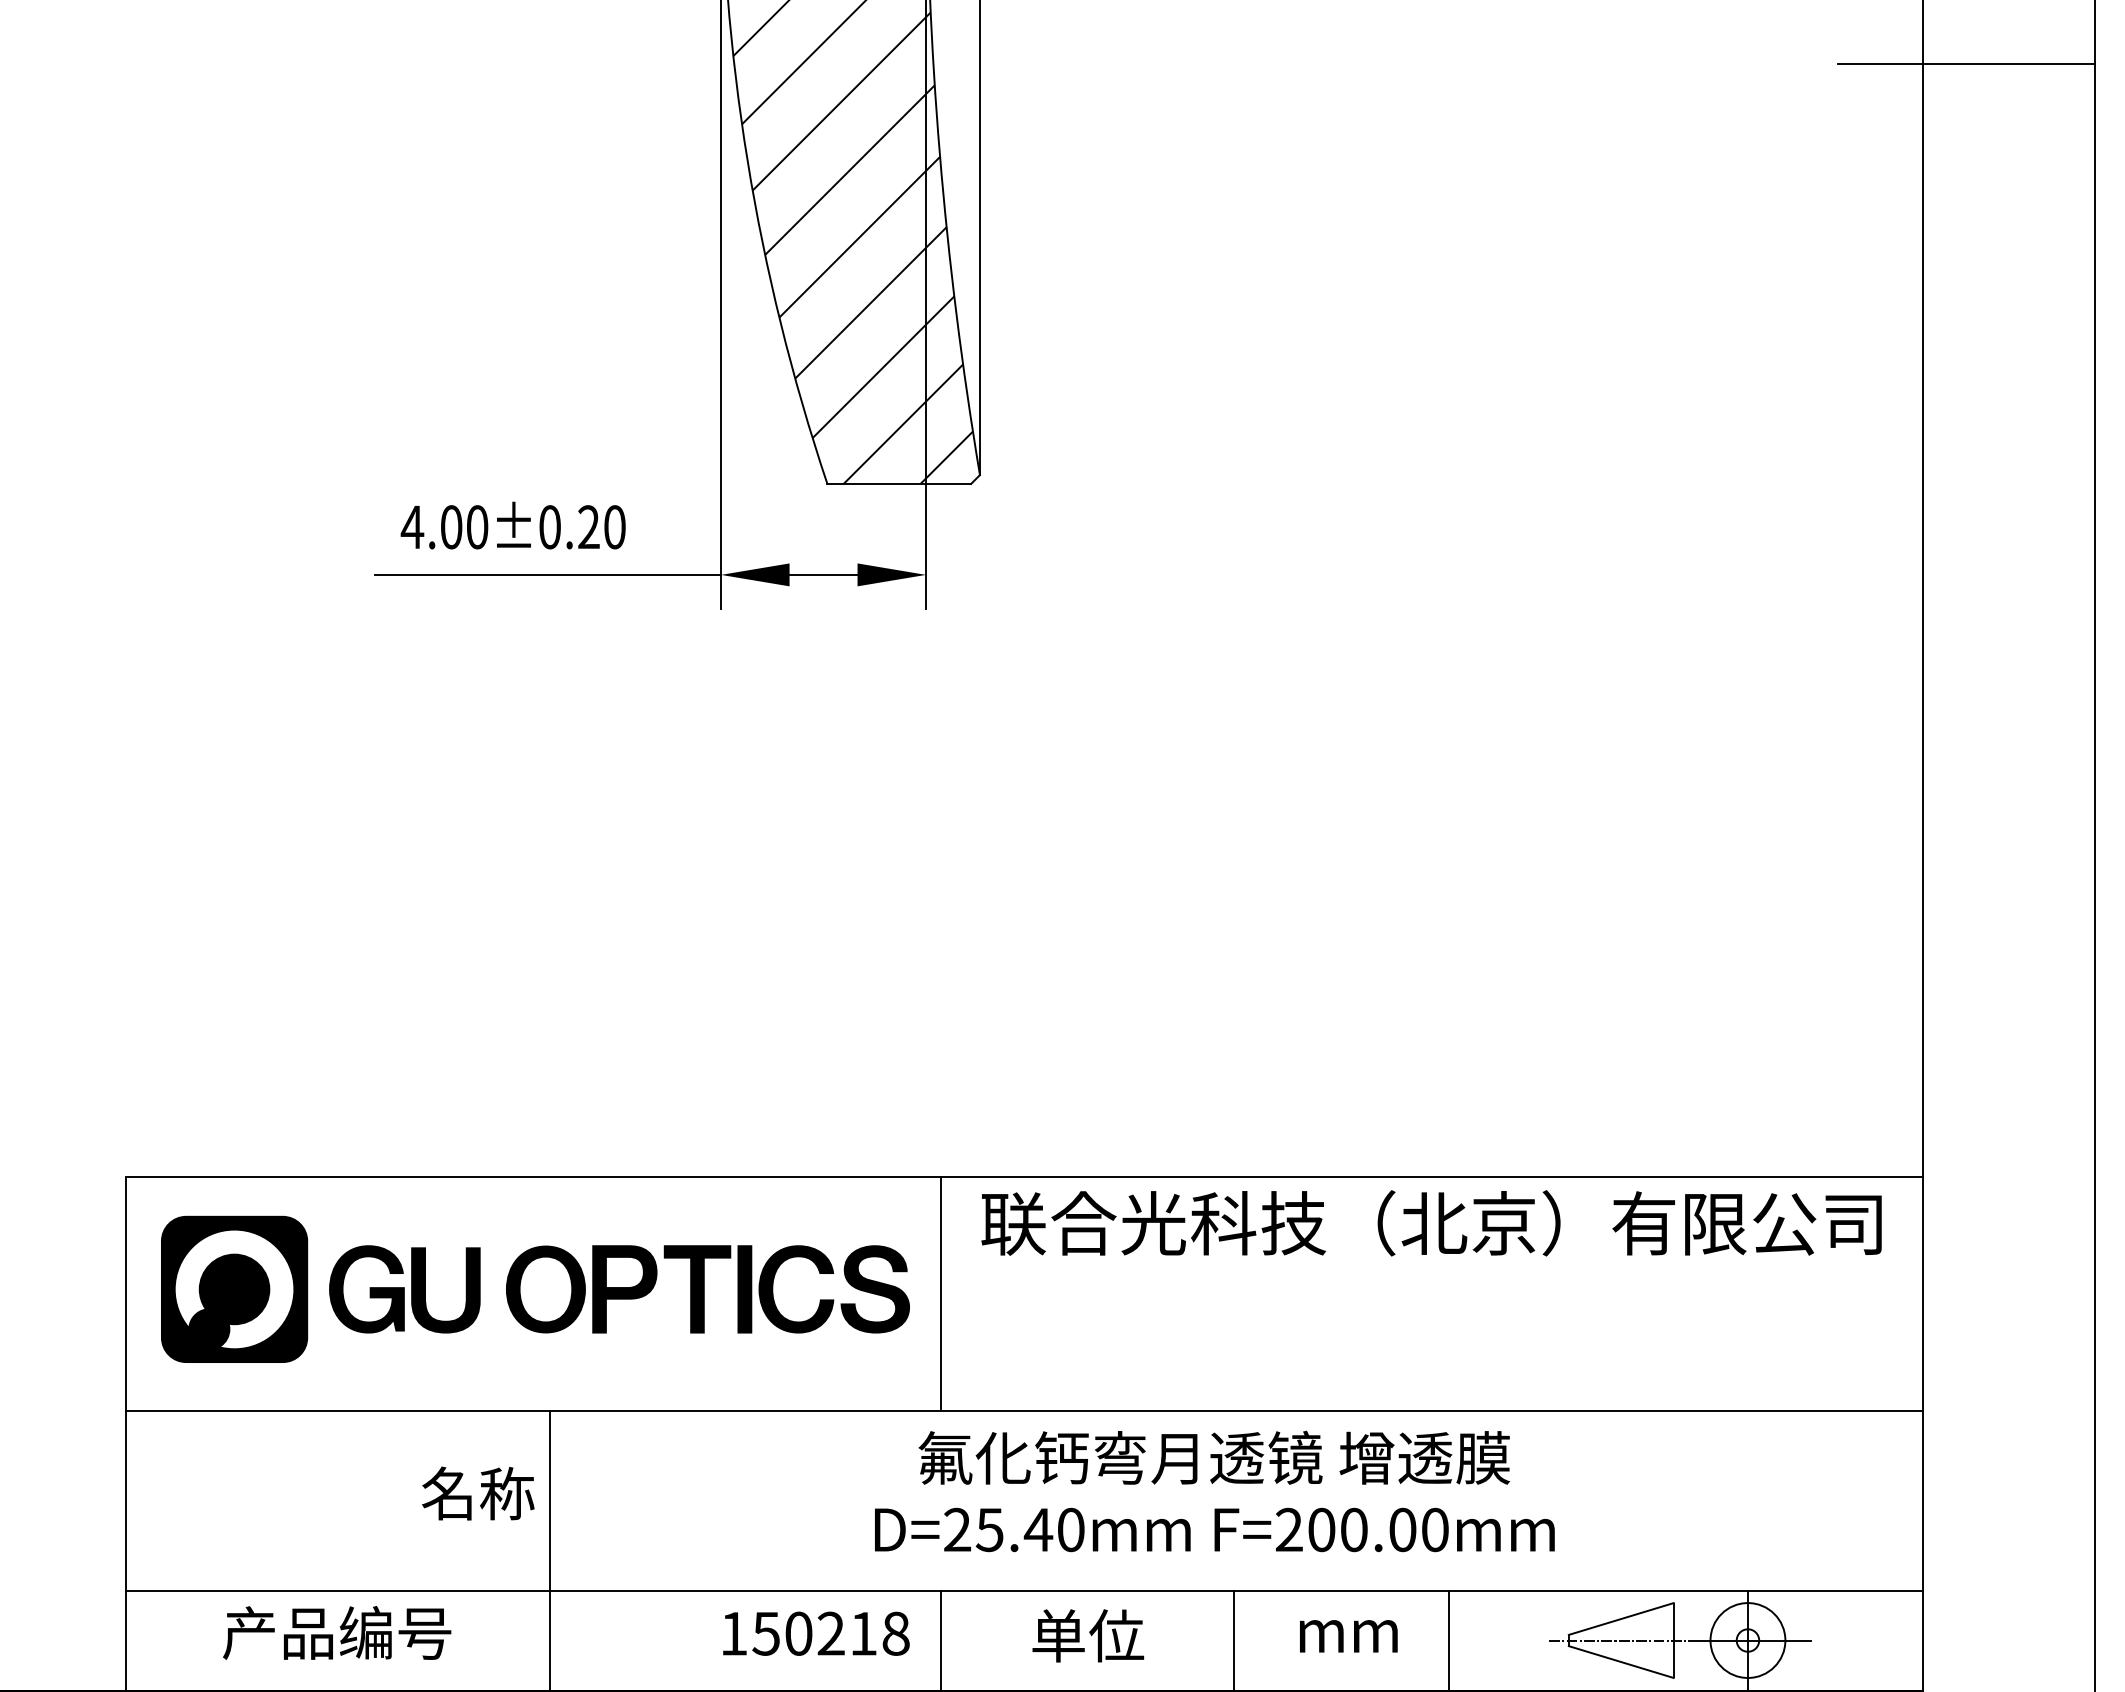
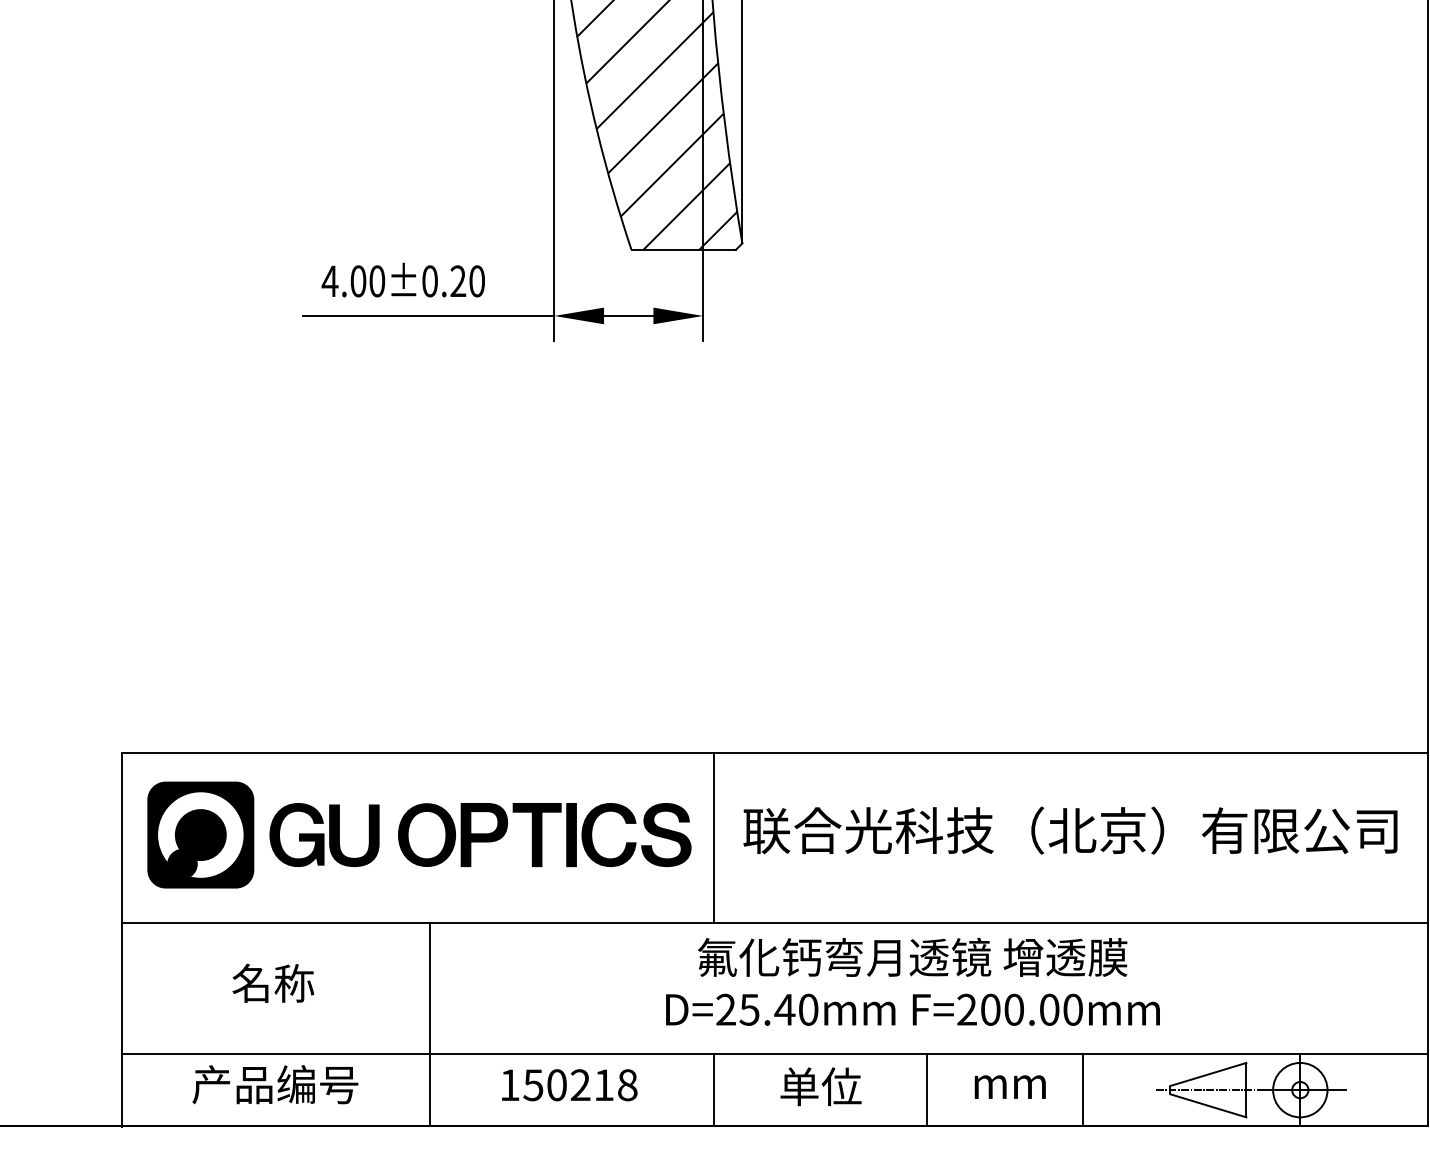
text: (1431, 1223) -> (1070, 830), moved
text: (478, 1493) -> (273, 983), moved
text: (816, 1633) -> (569, 1085), moved

